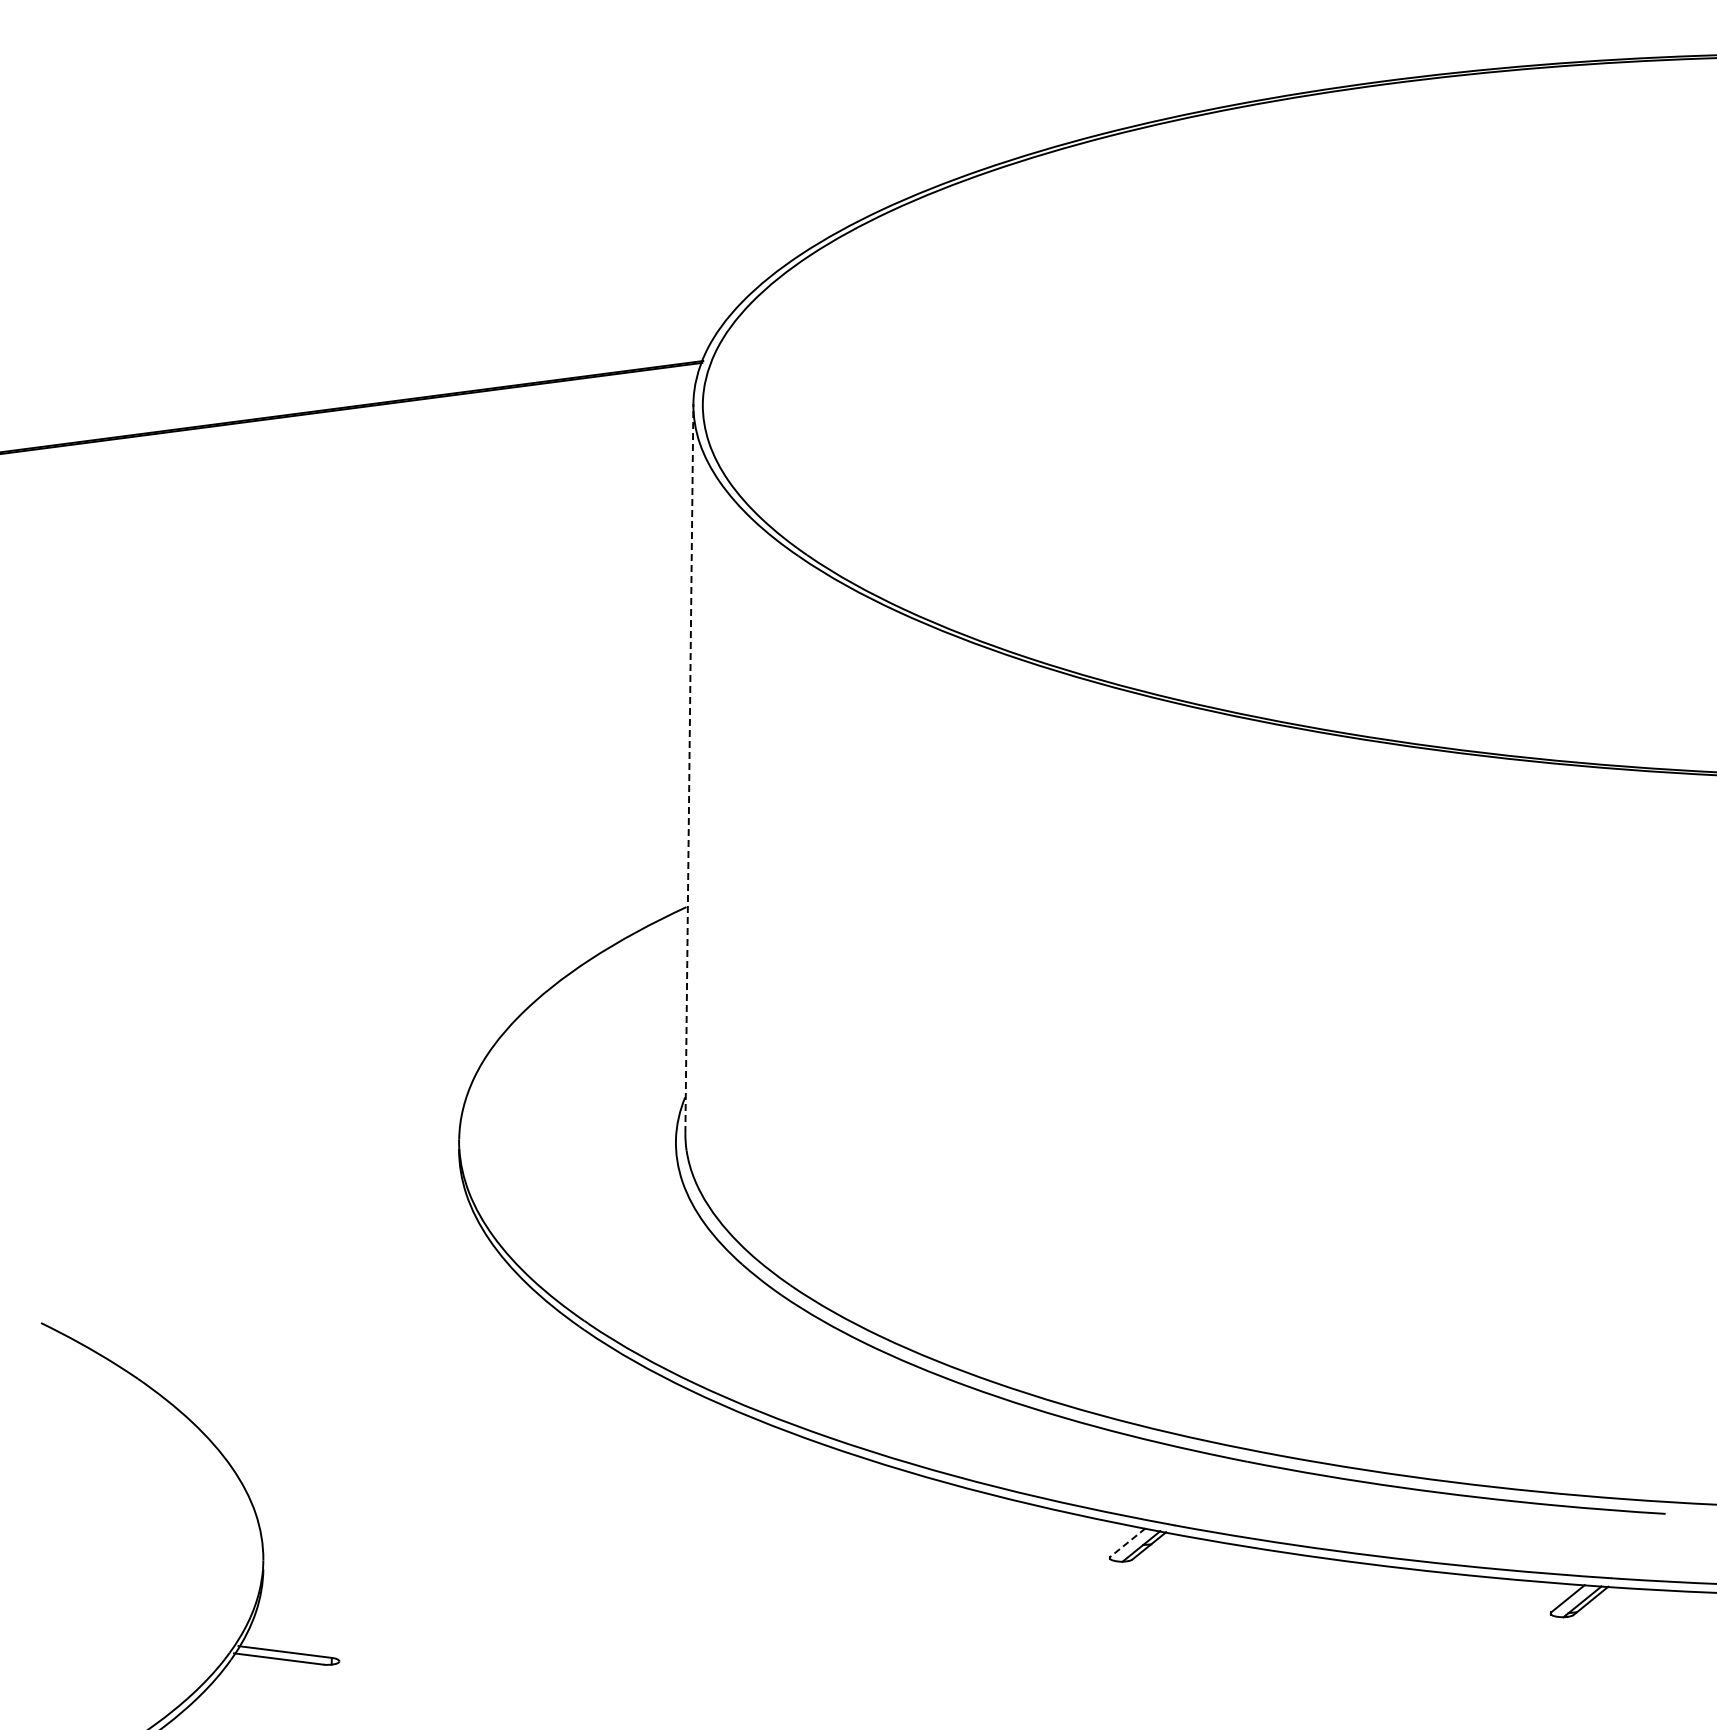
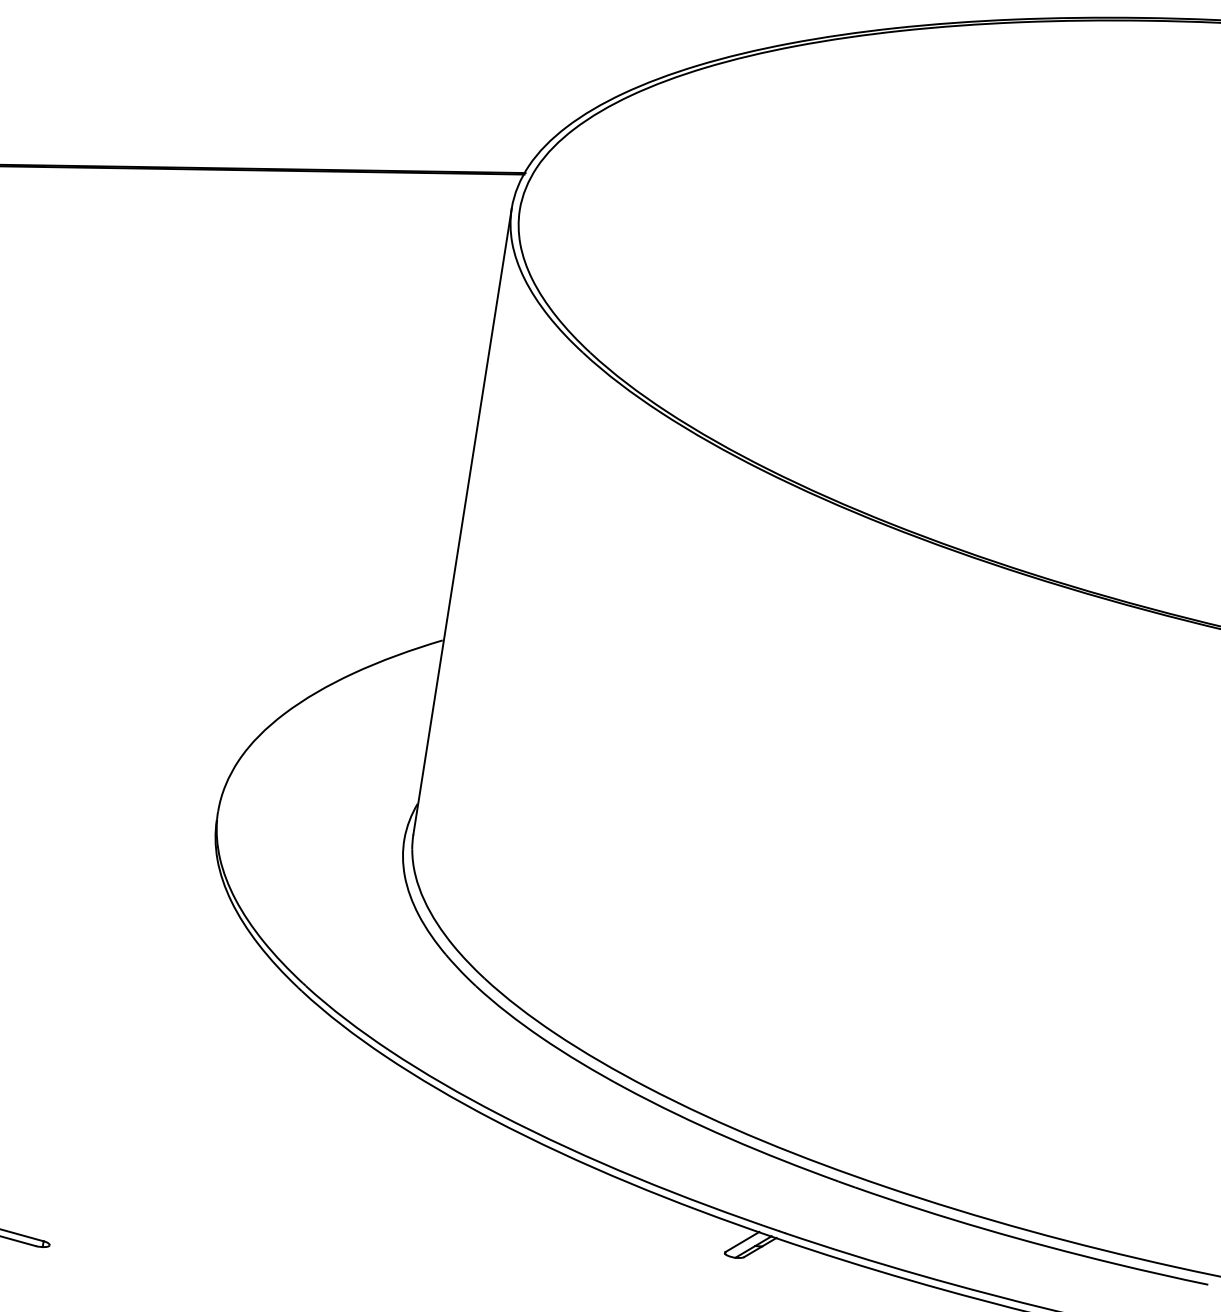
line: (689, 768) -> (462, 521), dashed -> solid
line: (1128, 1542) -> (742, 1241), dashed -> solid

